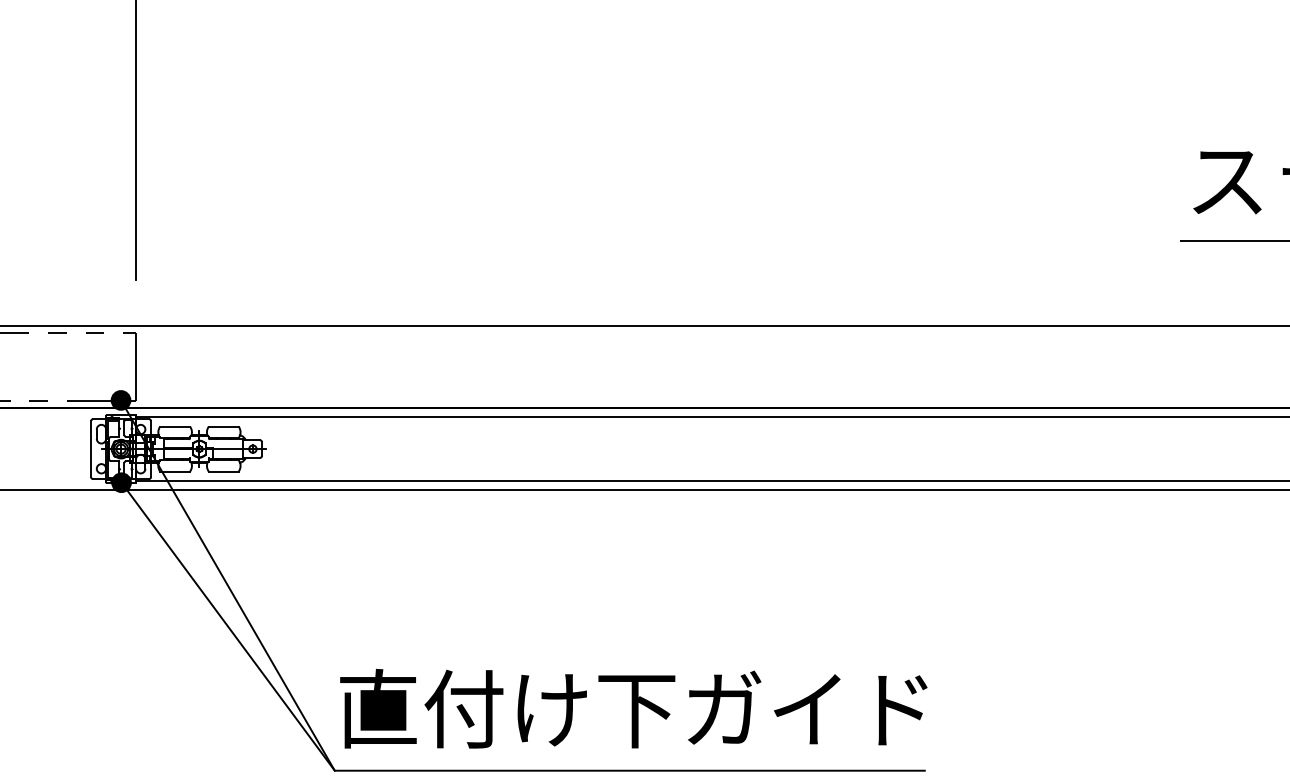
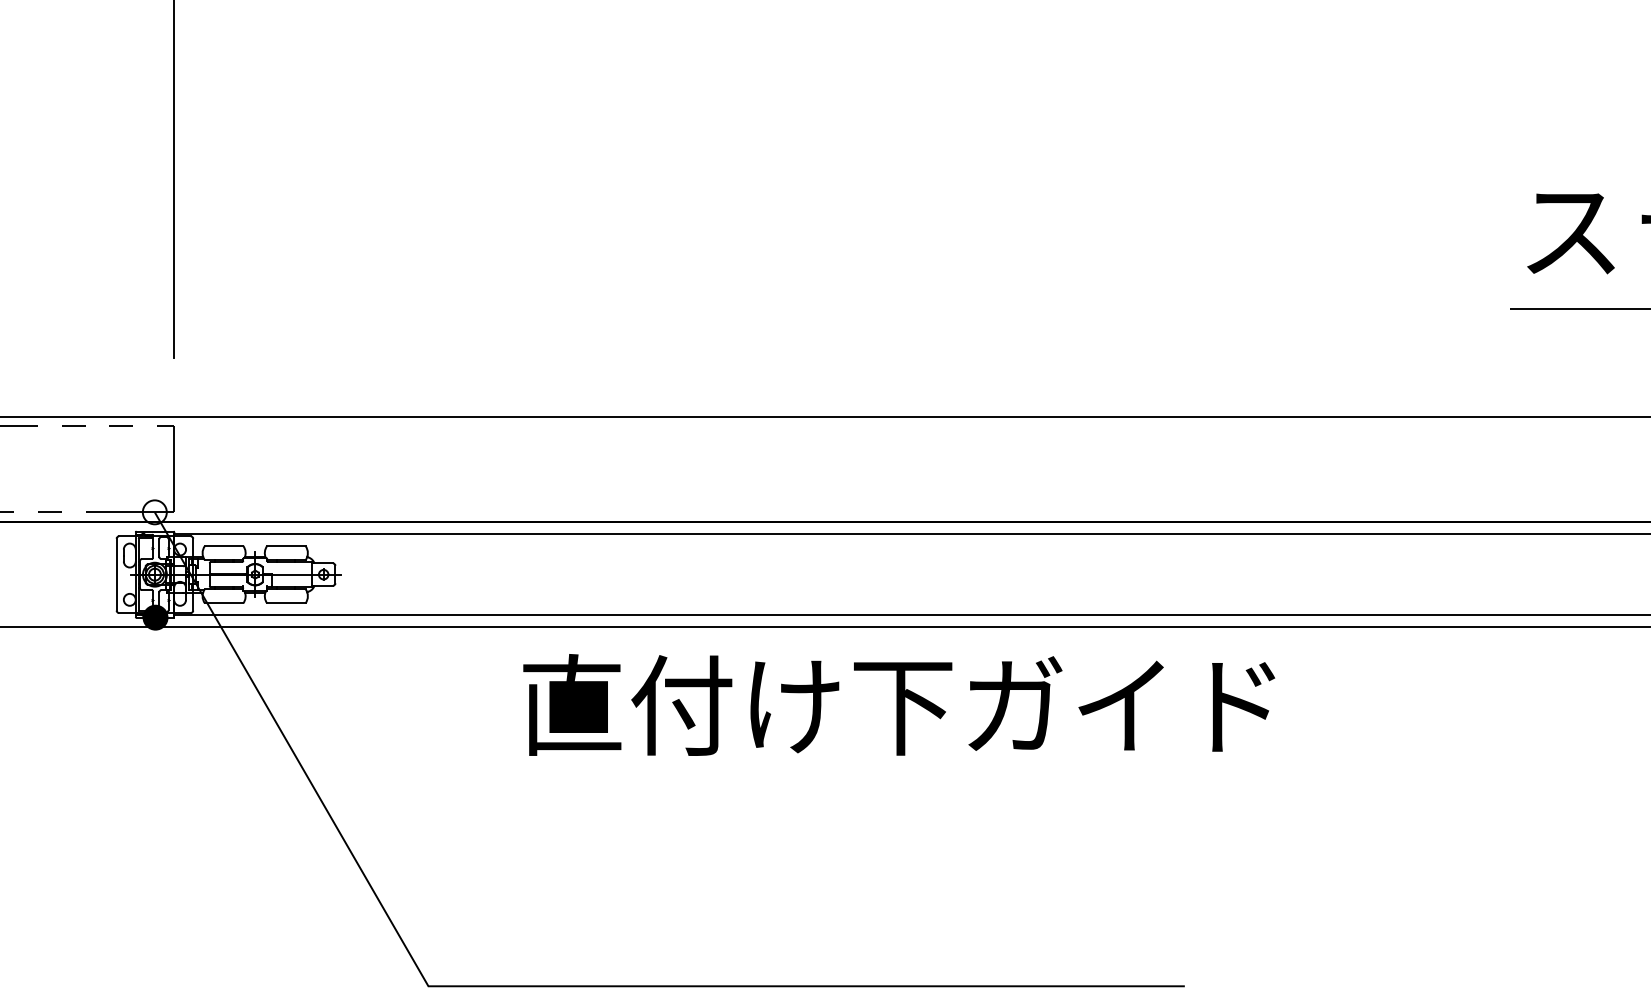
fill: (120, 400) -> (154, 512), removed
line: (227, 626) -> (291, 801), removed
text: (634, 708) -> (899, 704), moved

